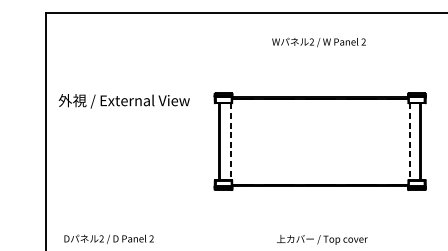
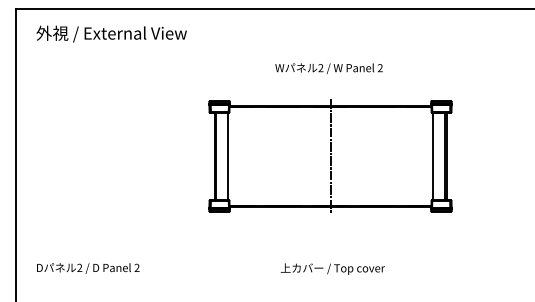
text: (318, 42) -> (328, 68), moved
text: (124, 100) -> (111, 33), moved
line: (320, 140) -> (330, 155), added
line: (231, 141) -> (228, 156), dashed -> solid
line: (410, 141) -> (433, 156), dashed -> solid

